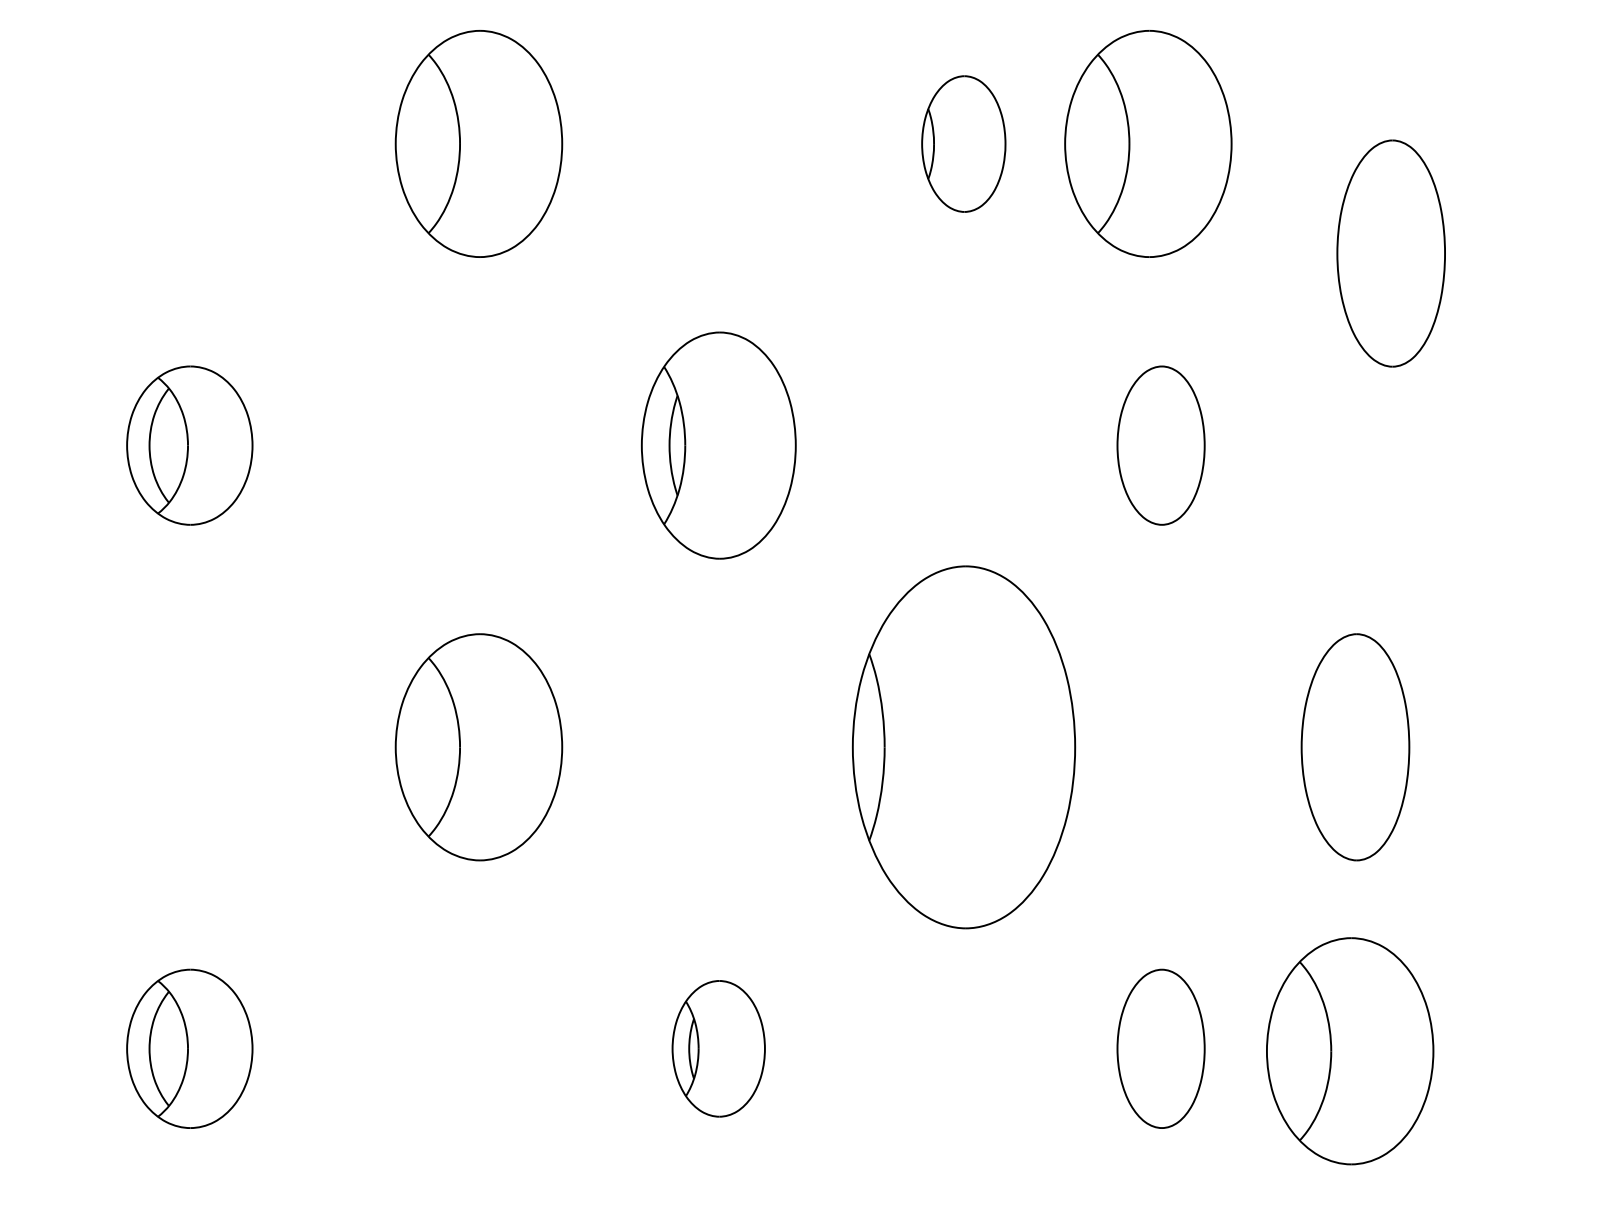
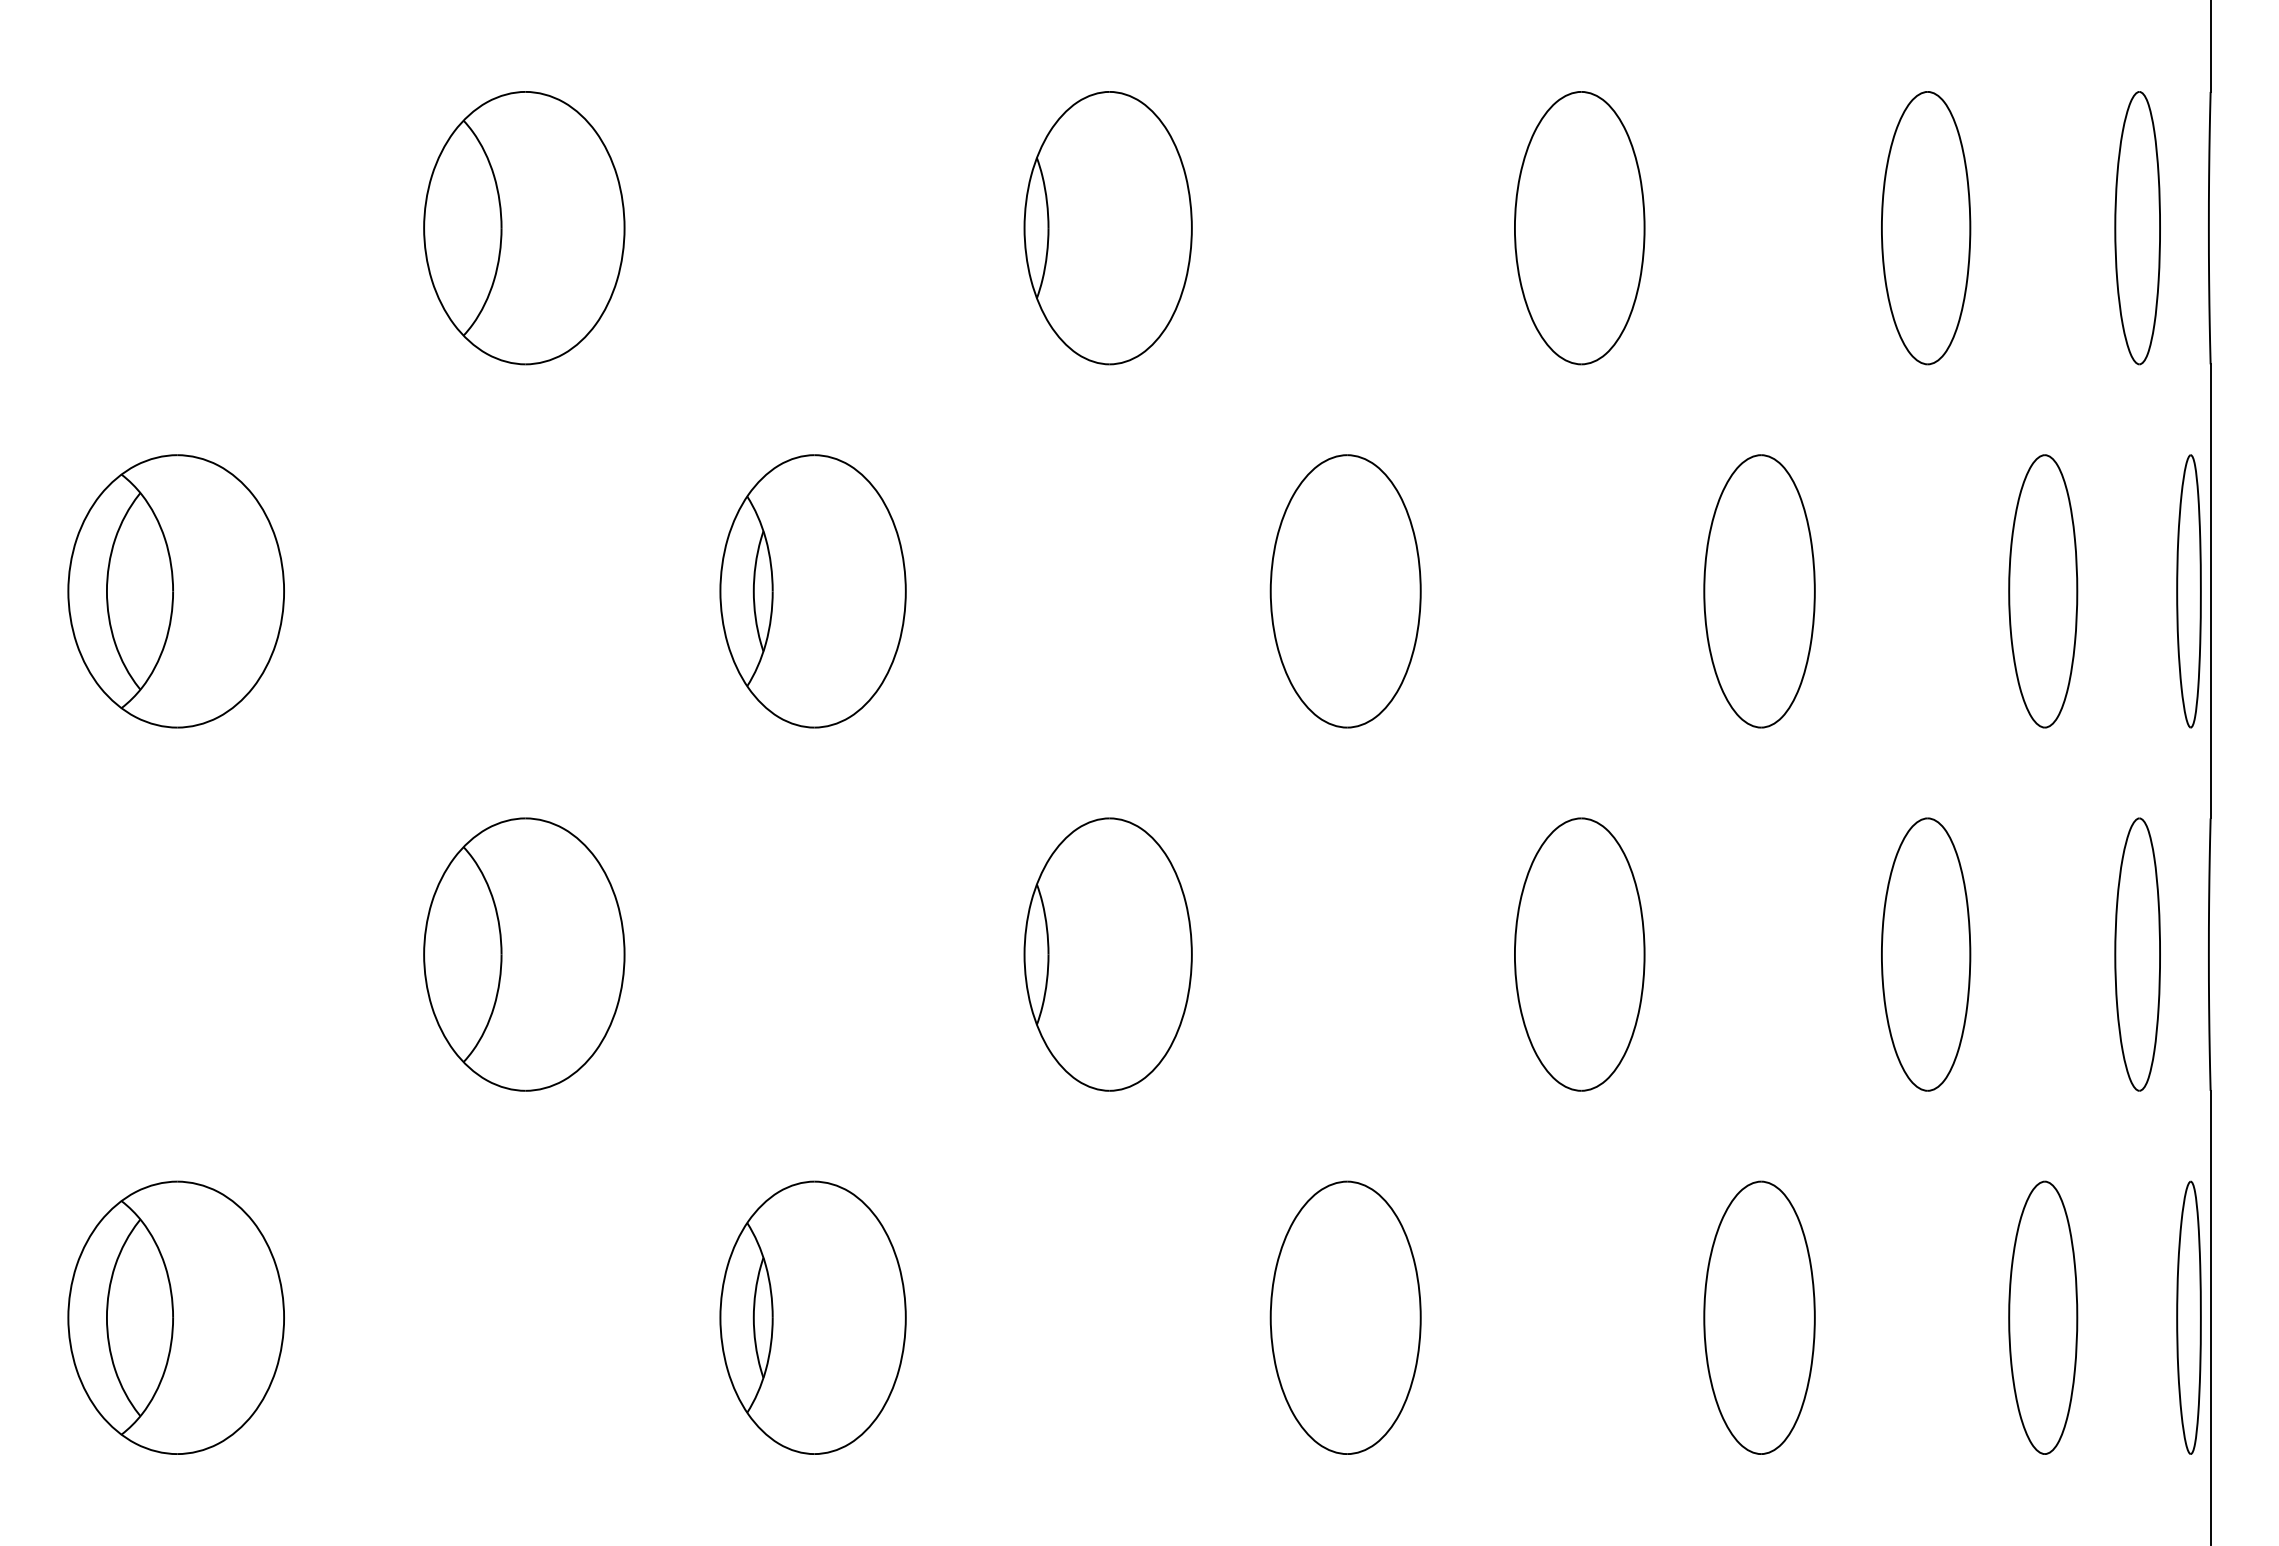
part: (963, 144) -> (1107, 228), size x1.67
part: (1148, 144) -> (1330, 228), removed
part: (1391, 253) -> (1579, 228), moved
part: (189, 445) -> (175, 591), size x1.43
part: (1160, 445) -> (1345, 591), size x1.43
part: (1504, 445) -> (1759, 591), added
part: (963, 747) -> (1107, 954), size x0.62
part: (189, 1048) -> (175, 1317), size x1.43
part: (718, 1048) -> (812, 1317), size x1.67
part: (1160, 1048) -> (1345, 1317), size x1.43
part: (1504, 1048) -> (1759, 1317), added
part: (1350, 1051) -> (1573, 1320), removed

